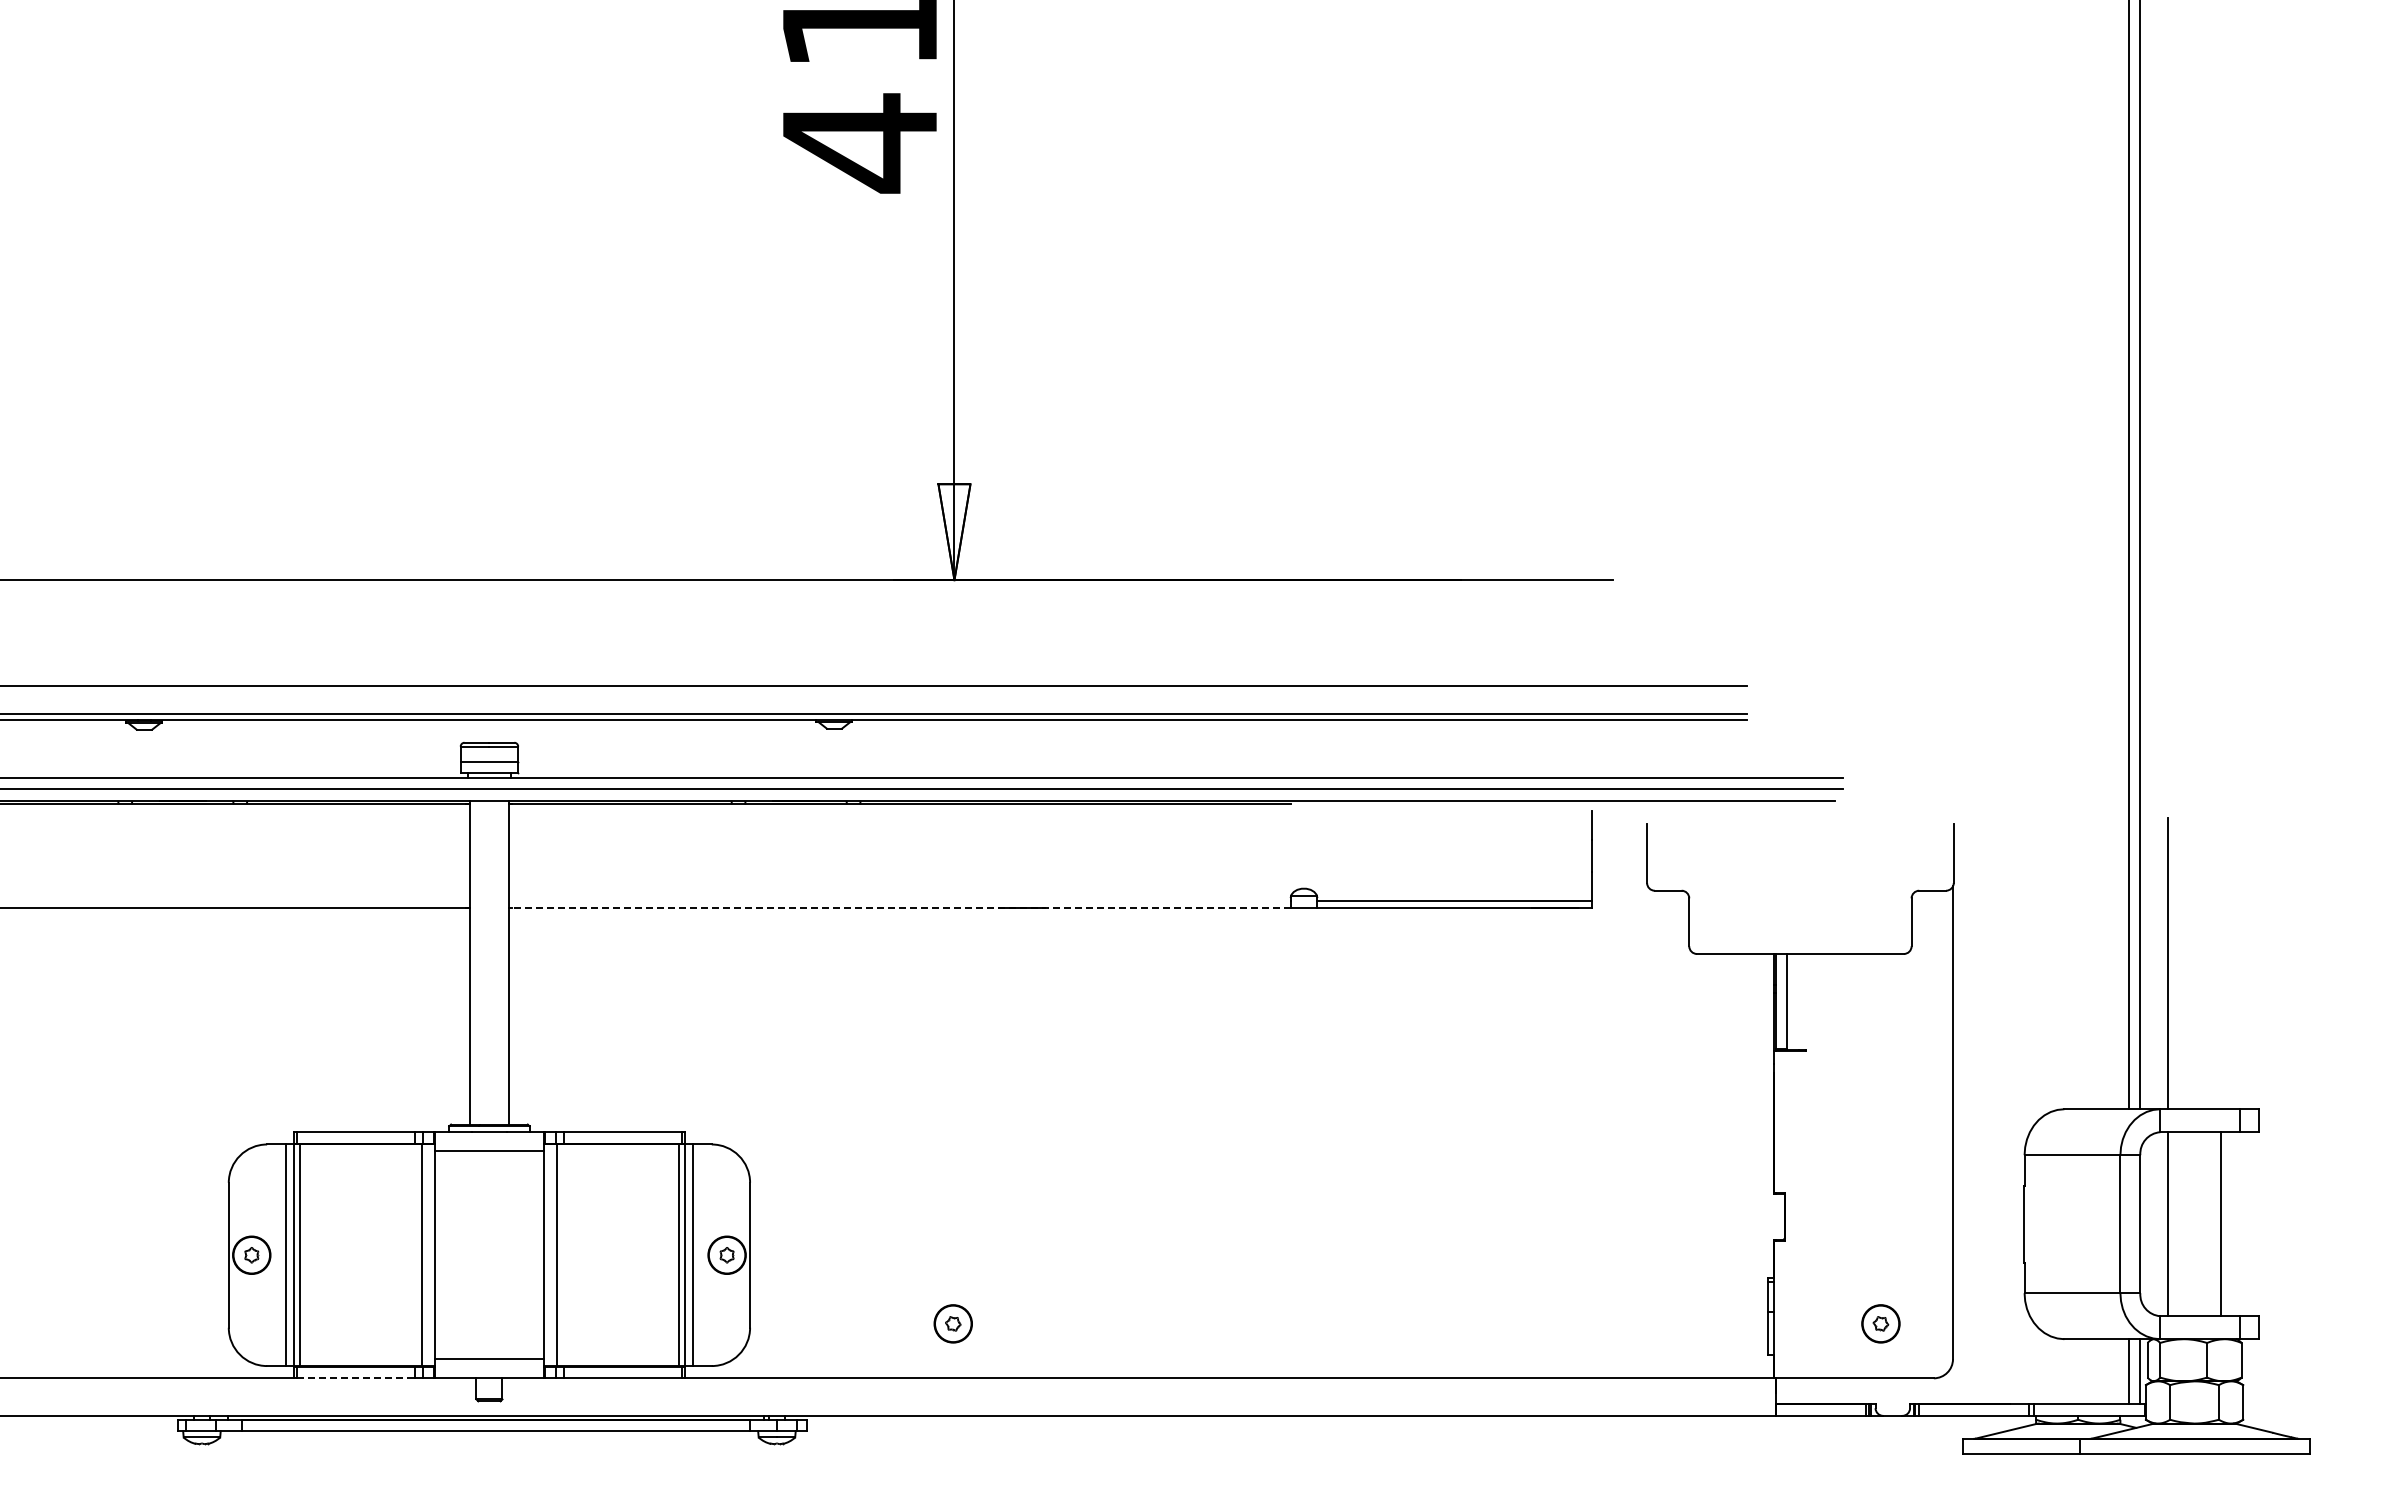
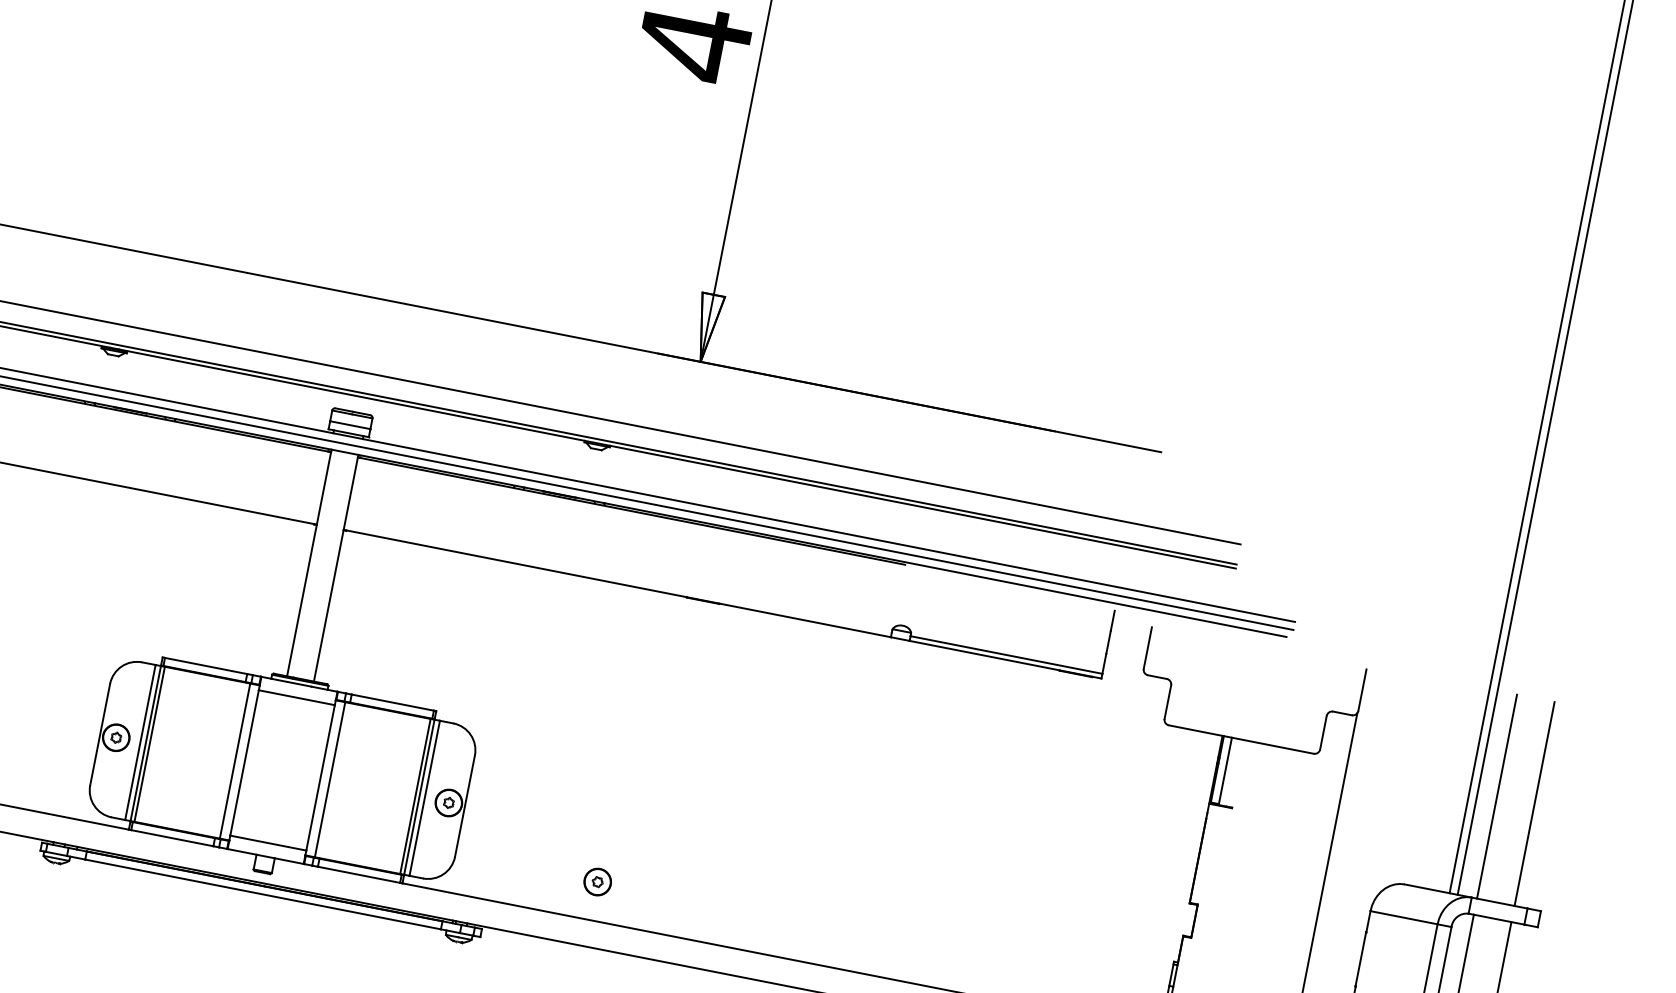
line: (899, 907) -> (617, 583), dashed -> solid
line: (2221, 963) -> (1534, 804), added
line: (356, 1378) -> (172, 838), dashed -> solid

